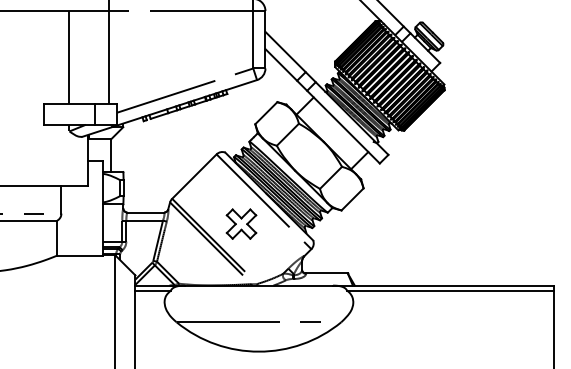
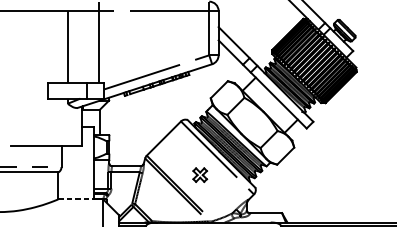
part: (241, 223) -> (200, 174), size x0.6
line: (80, 255) -> (76, 199), solid -> dashed

